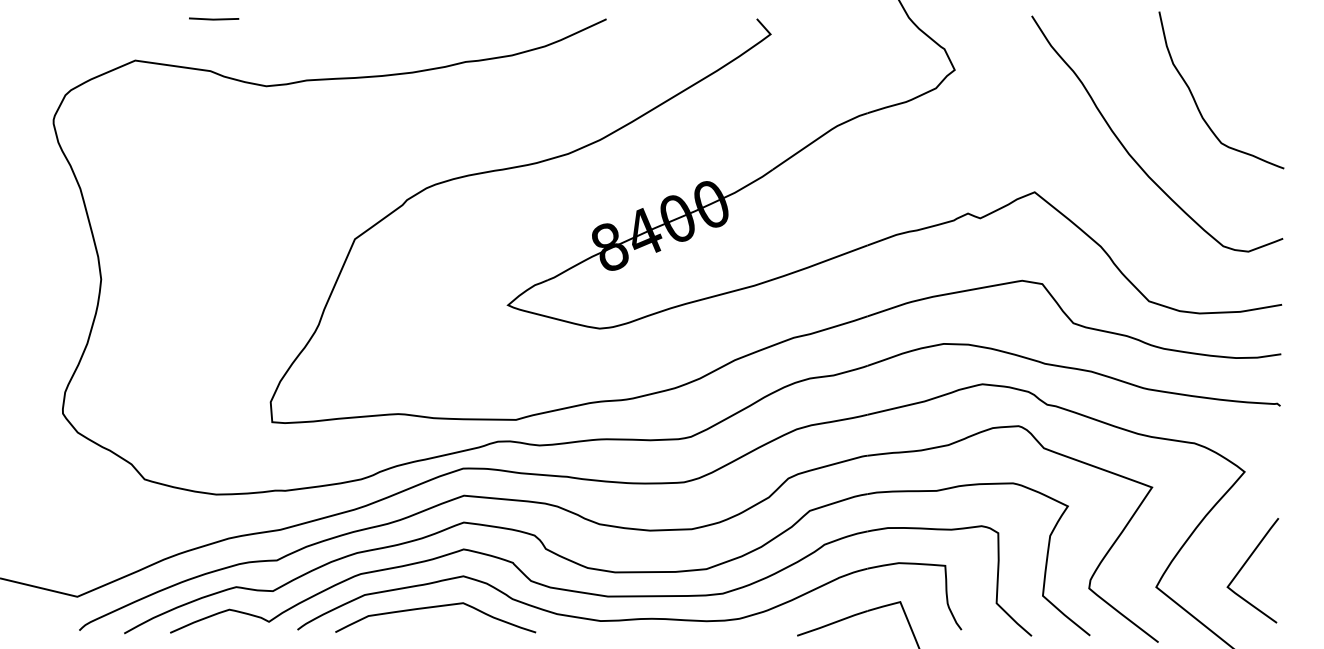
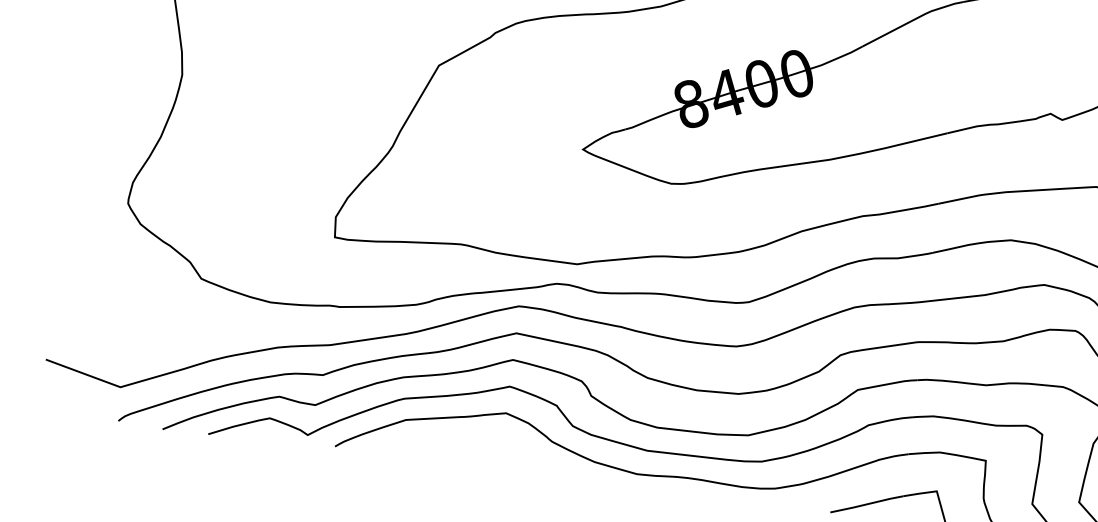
curve: (431, 608) -> (470, 441), removed

